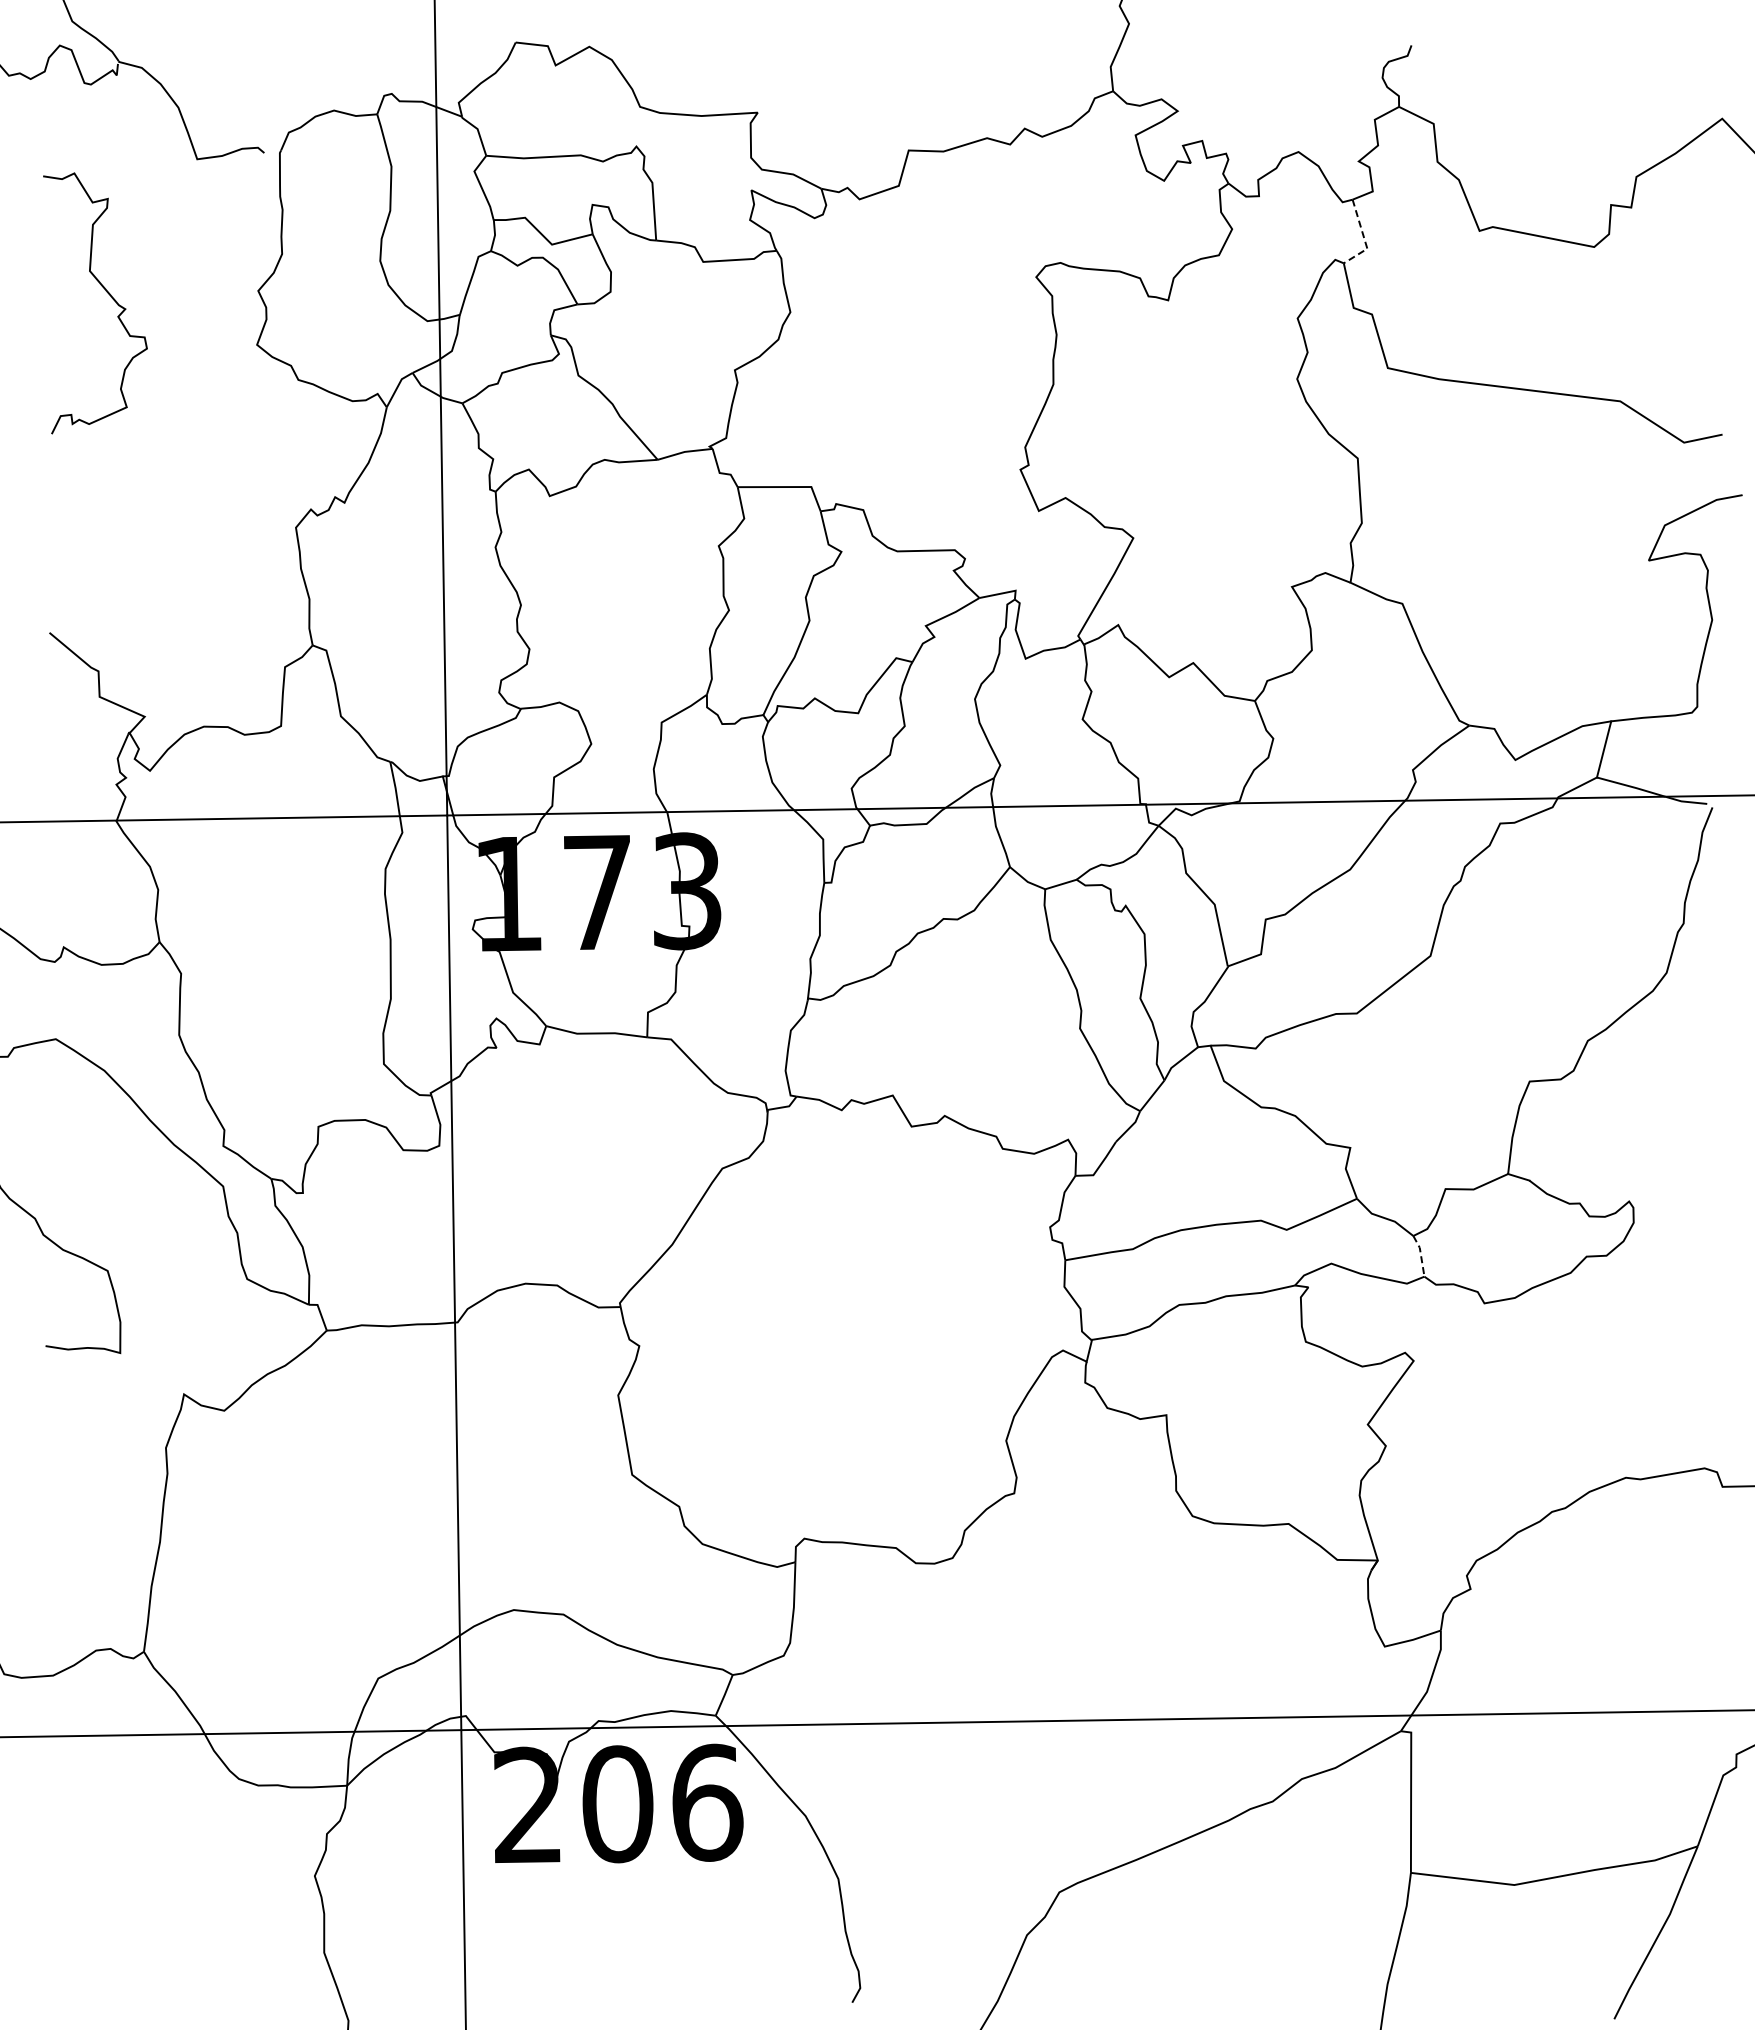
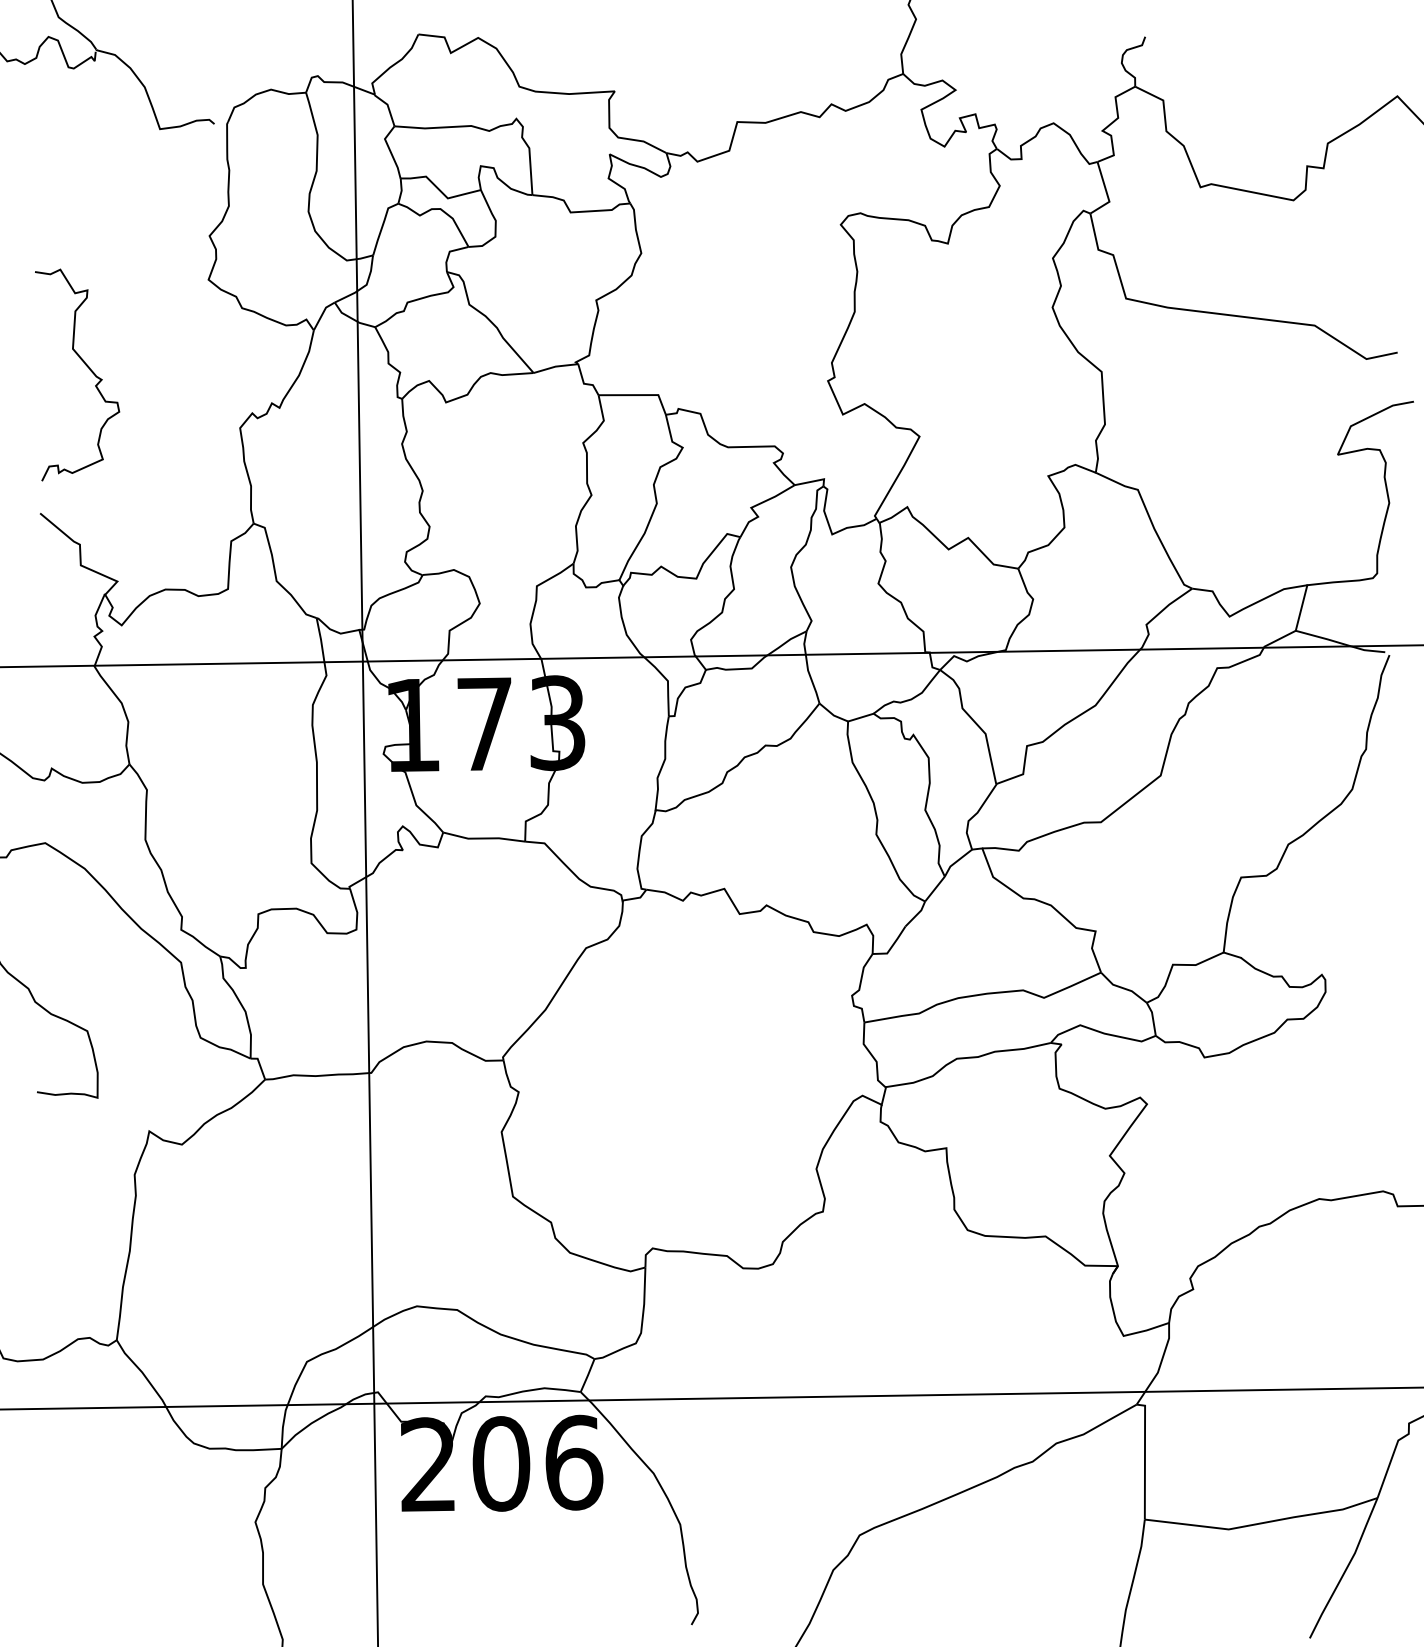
line: (1364, 238) -> (1107, 193), dashed -> solid
curve: (106, 292) -> (86, 366), moved
line: (1421, 1255) -> (1153, 1018), dashed -> solid

